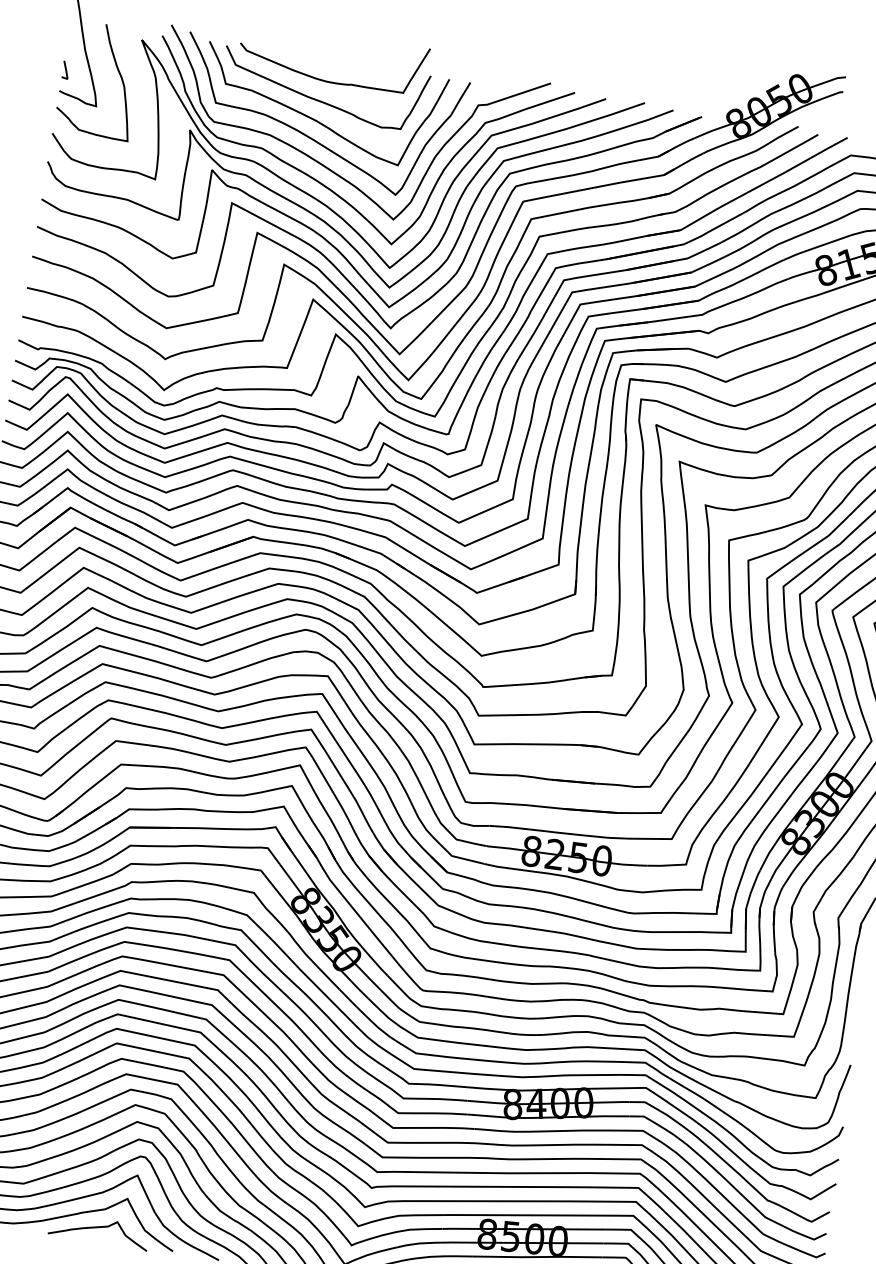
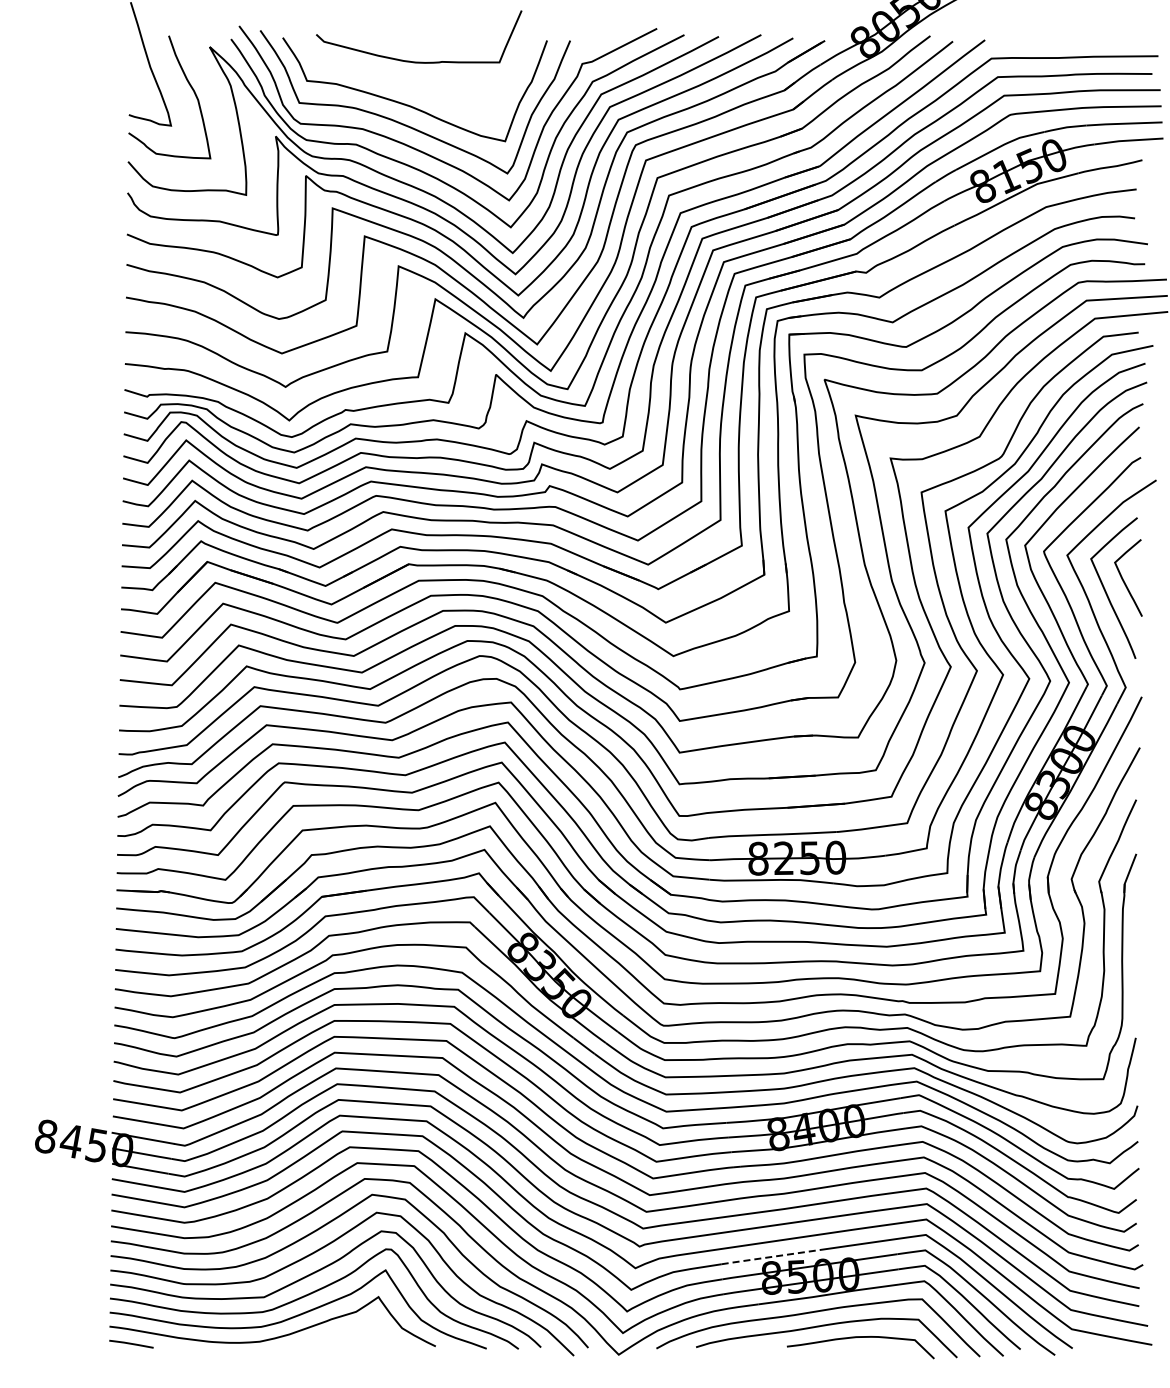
line: (65, 70) -> (132, 91), removed
curve: (320, 100) -> (411, 83), removed
line: (489, 1215) -> (770, 1257), solid -> dashed
curve: (98, 1228) -> (351, 1333), removed

